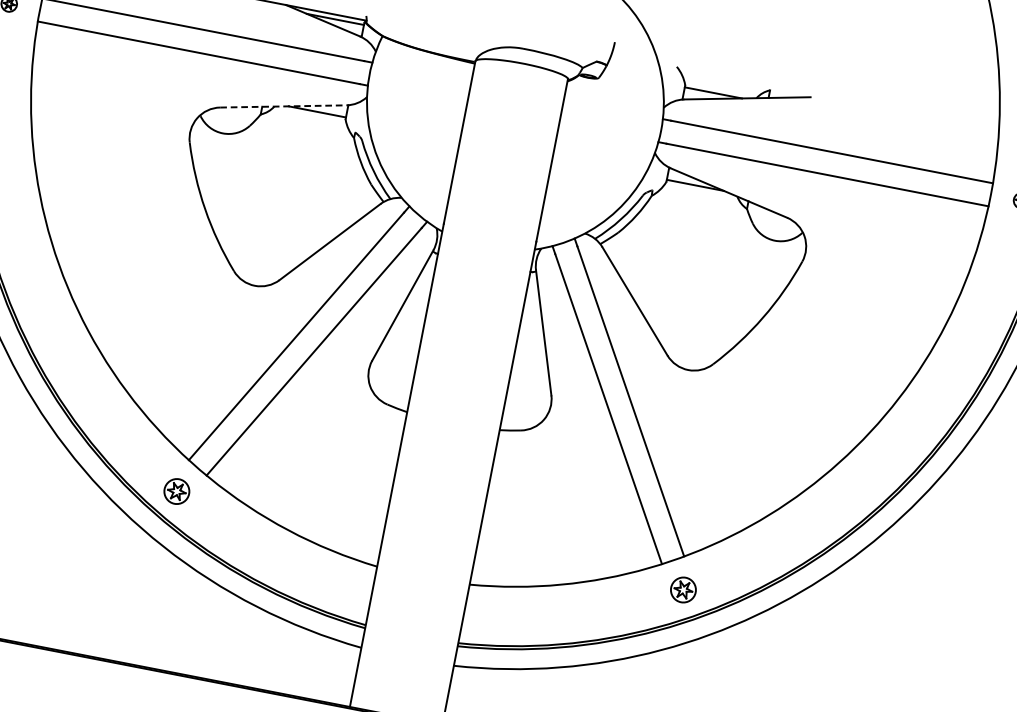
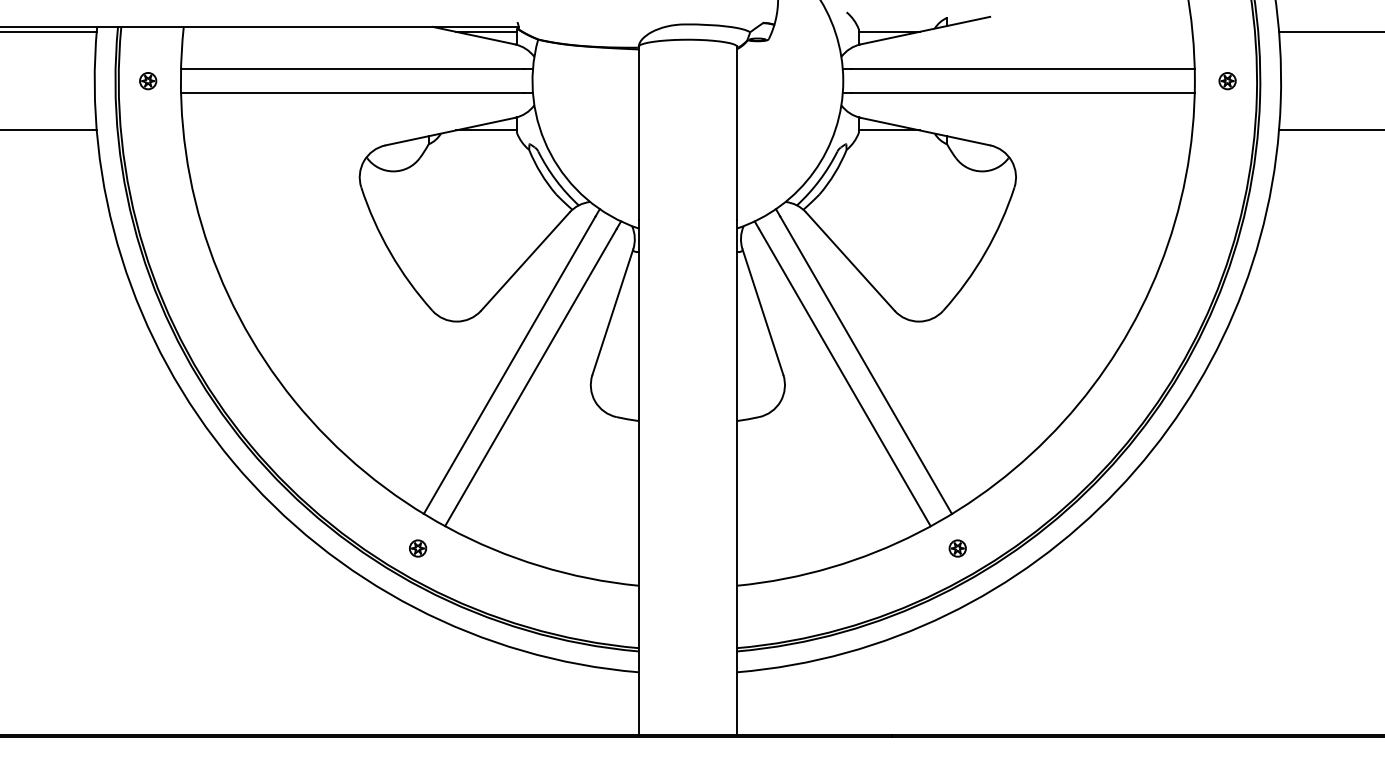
line: (283, 106) -> (450, 131), dashed -> solid
part: (177, 491) -> (418, 548), size x0.62
part: (683, 589) -> (957, 548), size x0.62

